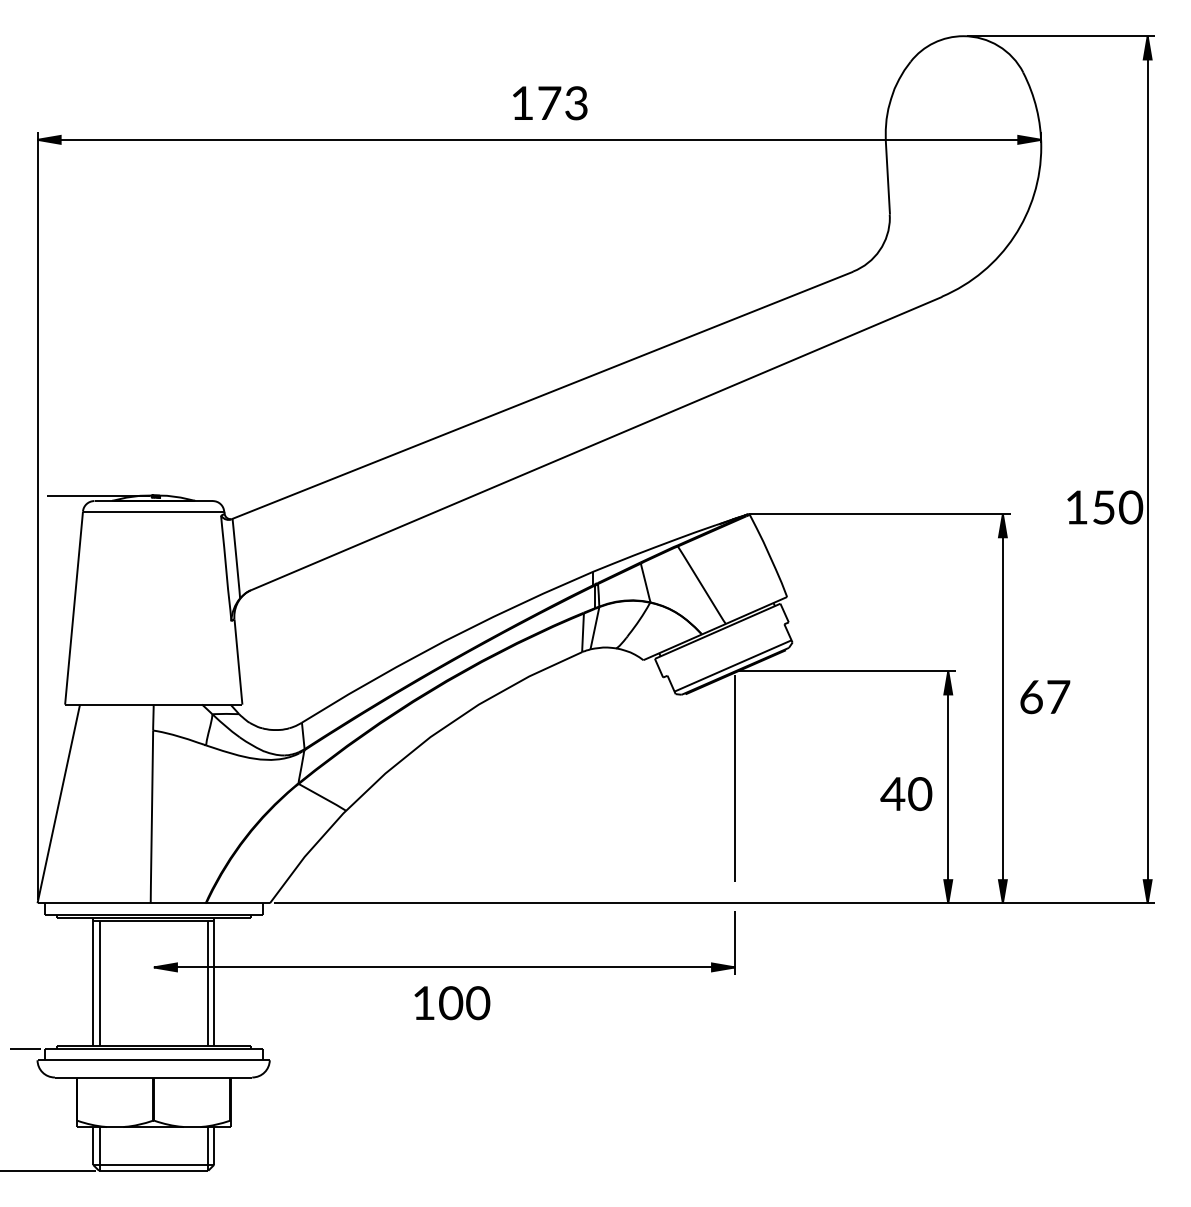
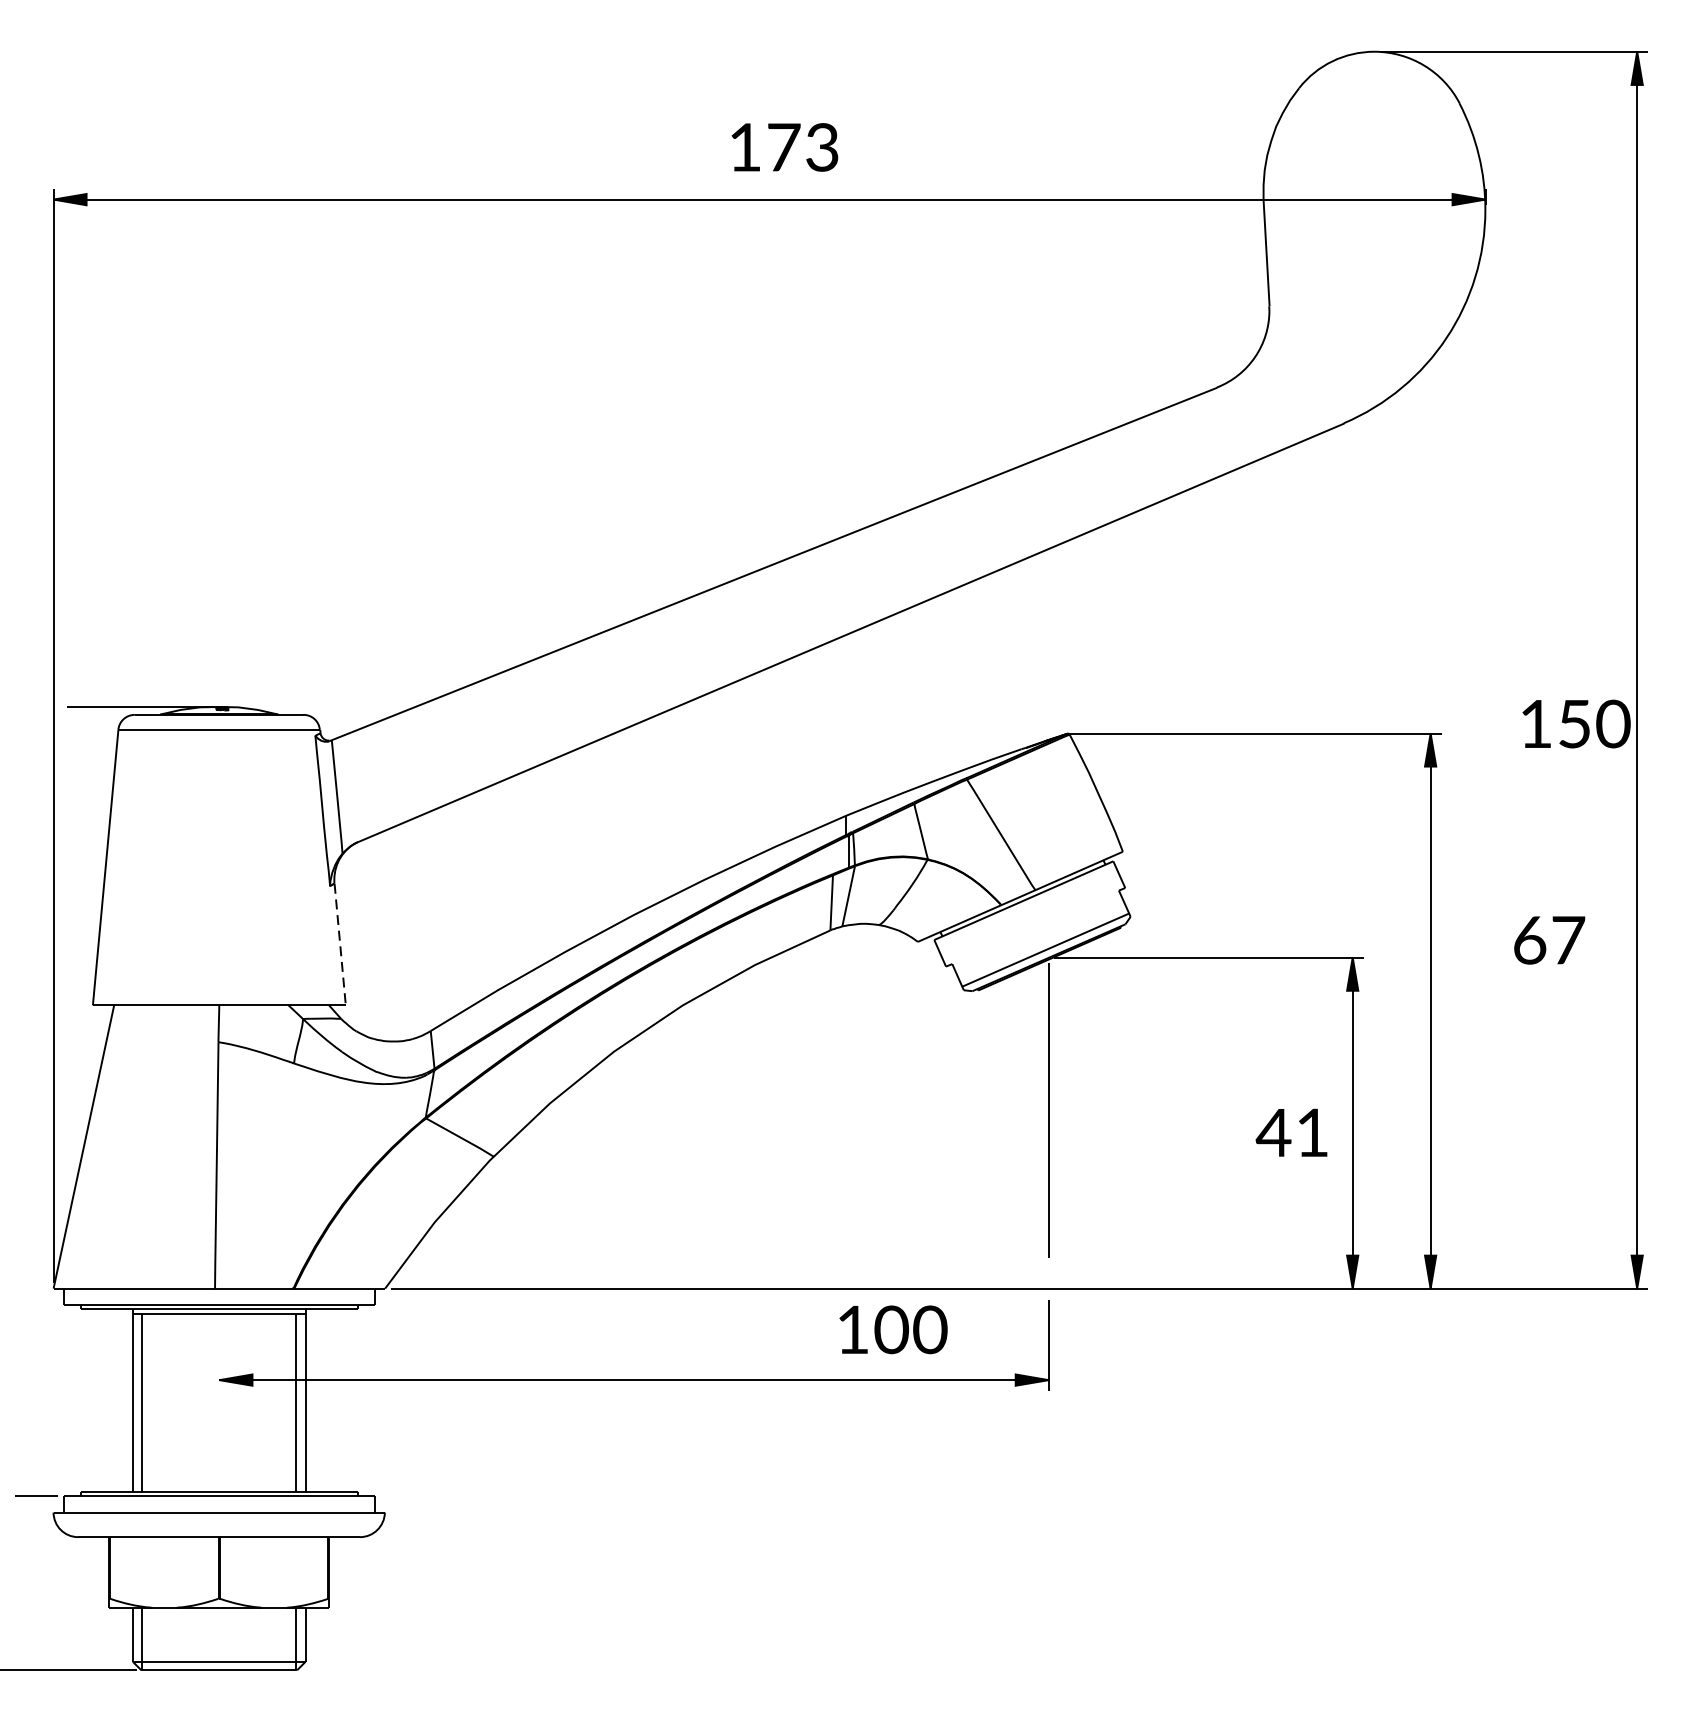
line: (238, 662) -> (340, 945), solid -> dashed
text: (1045, 697) -> (1549, 940), moved
text: (920, 794) -> (1313, 1133), 40 -> 41
text: (452, 1003) -> (893, 1330), moved

